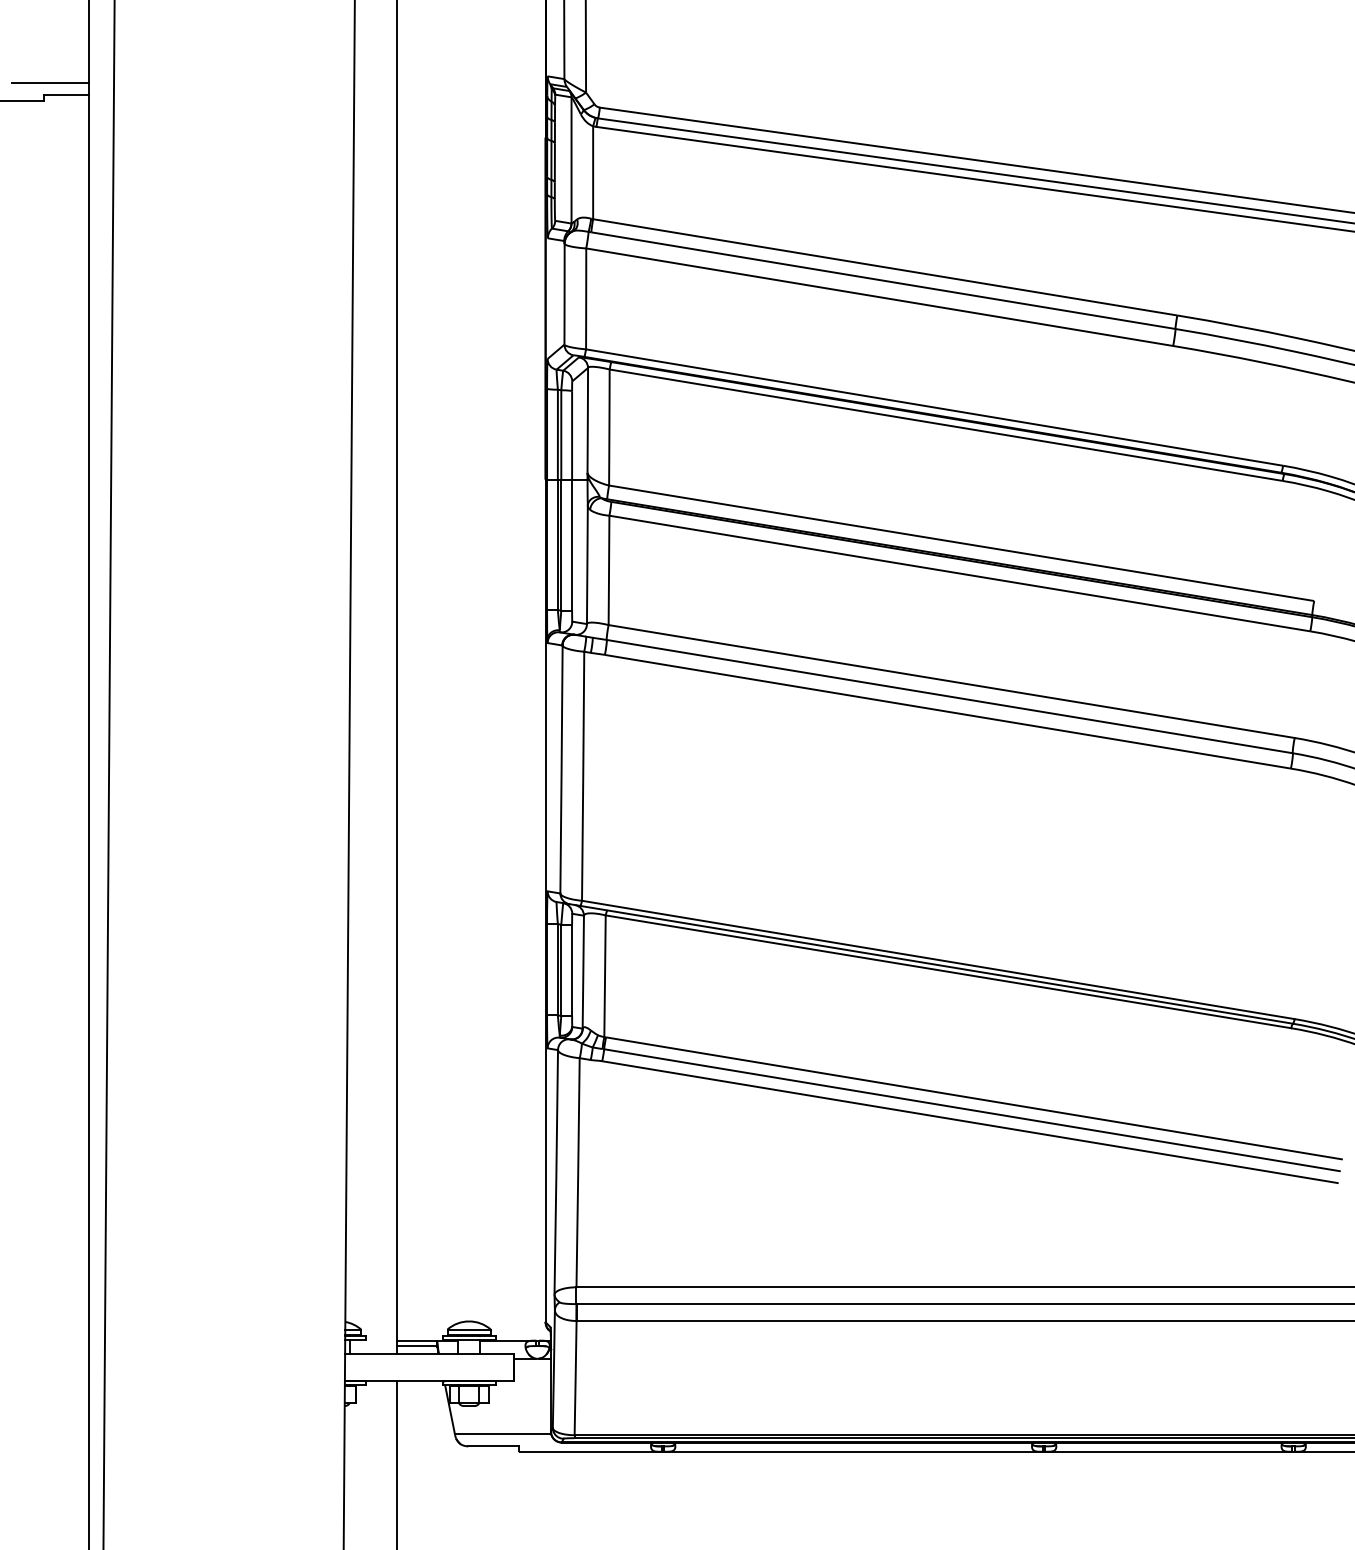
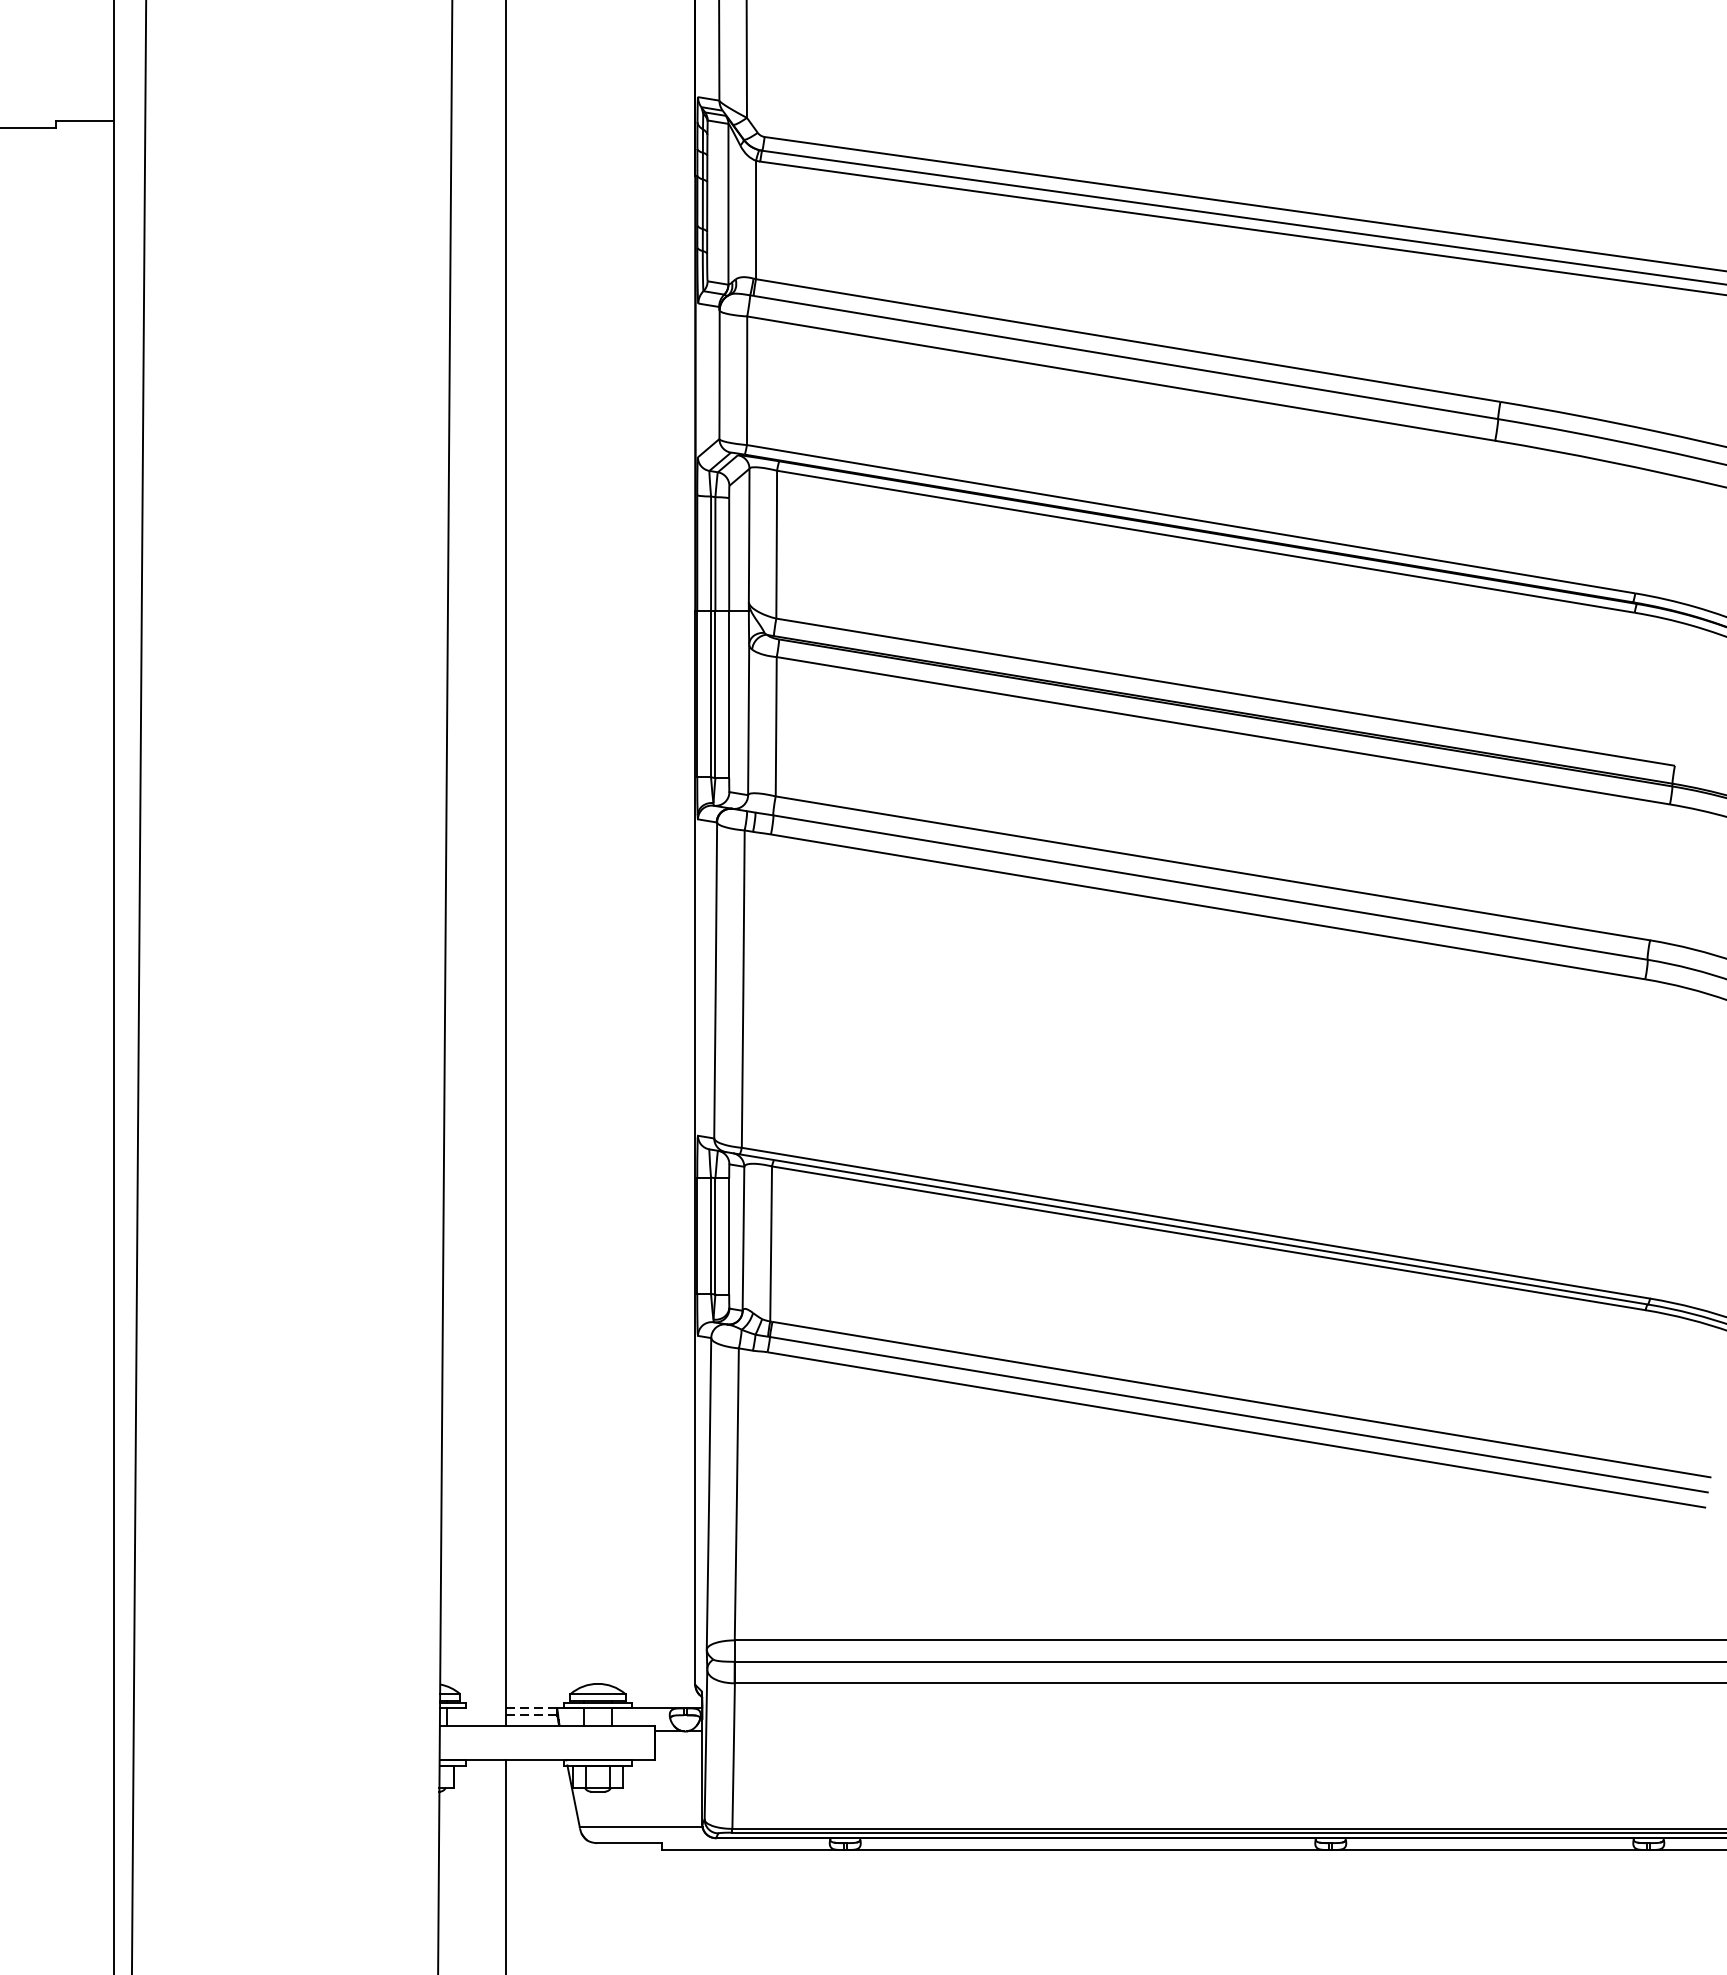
line: (50, 82) -> (64, 104), removed
line: (416, 1340) -> (530, 1708), solid -> dashed
line: (416, 1346) -> (530, 1715), solid -> dashed

